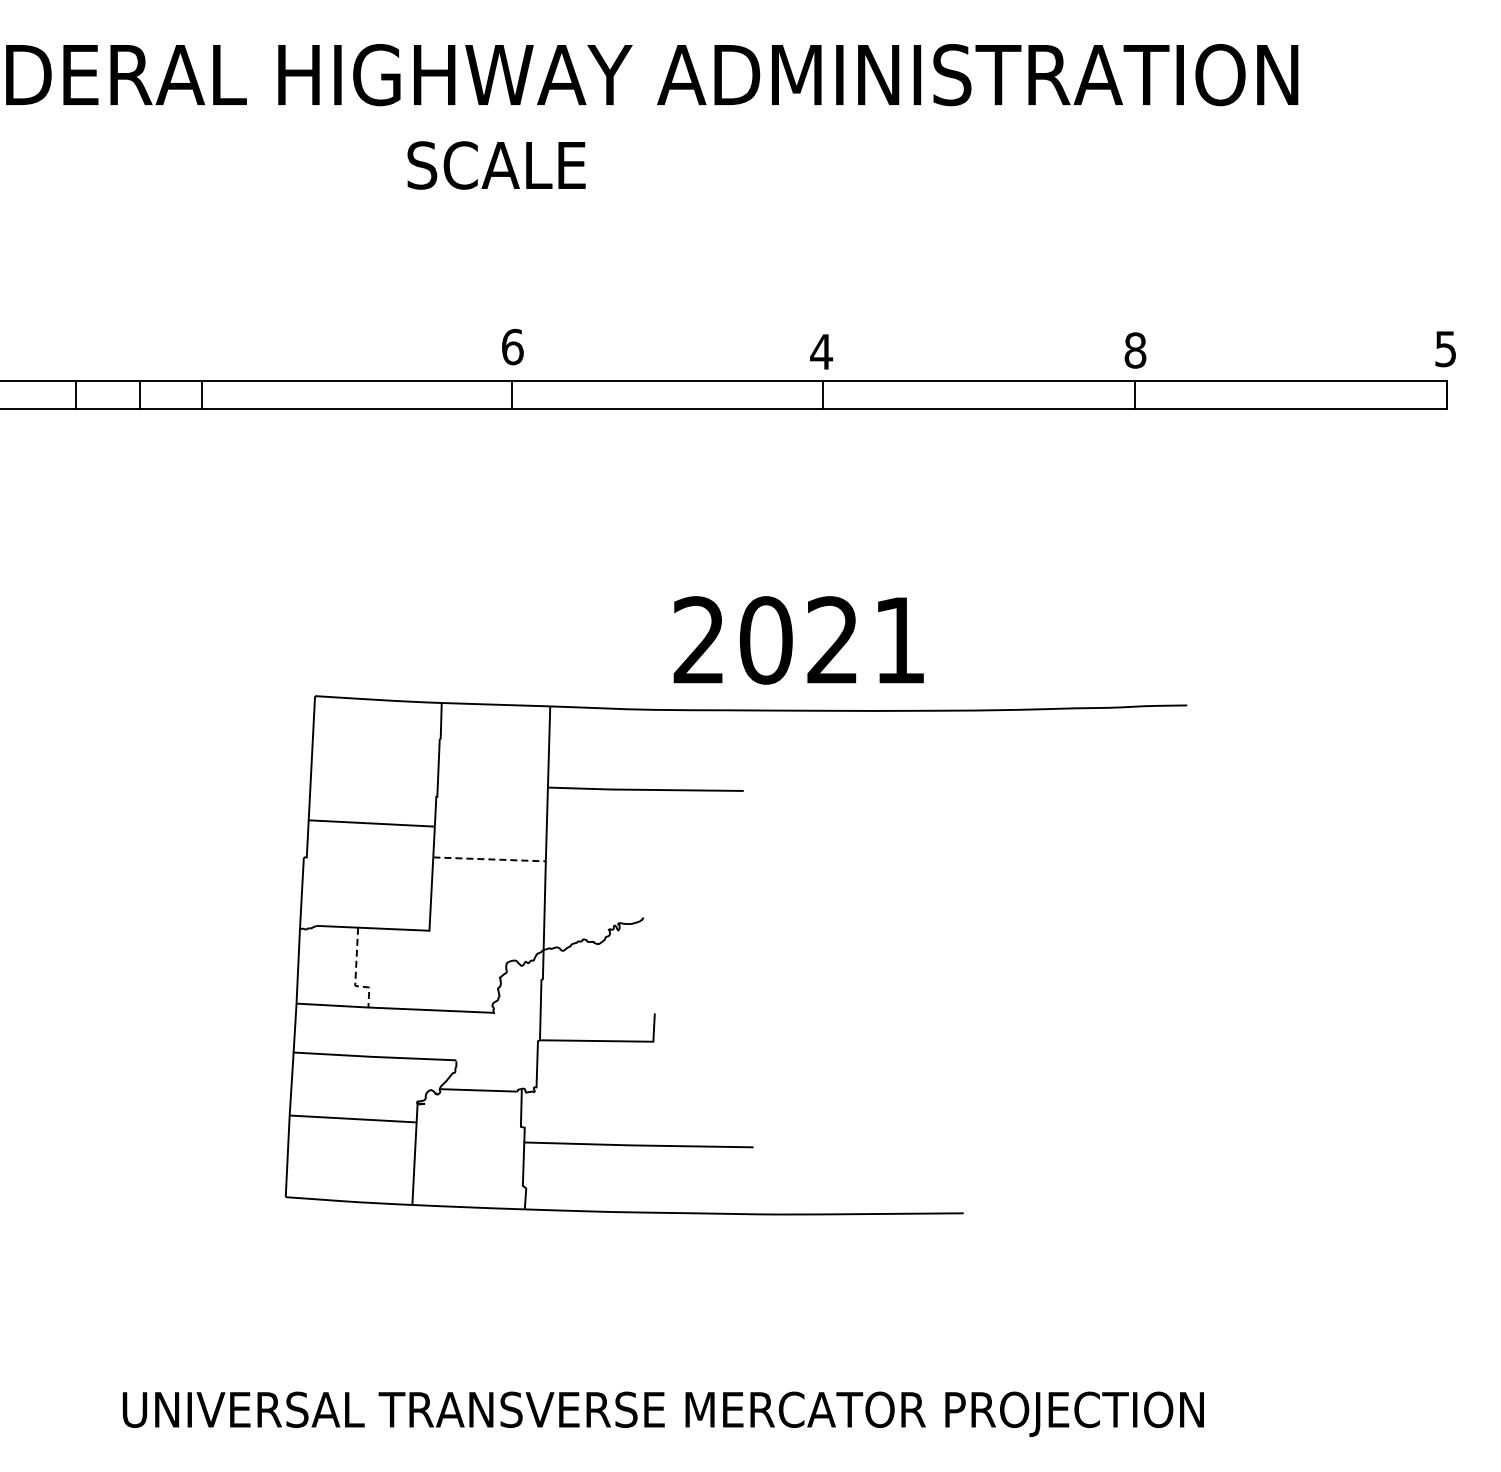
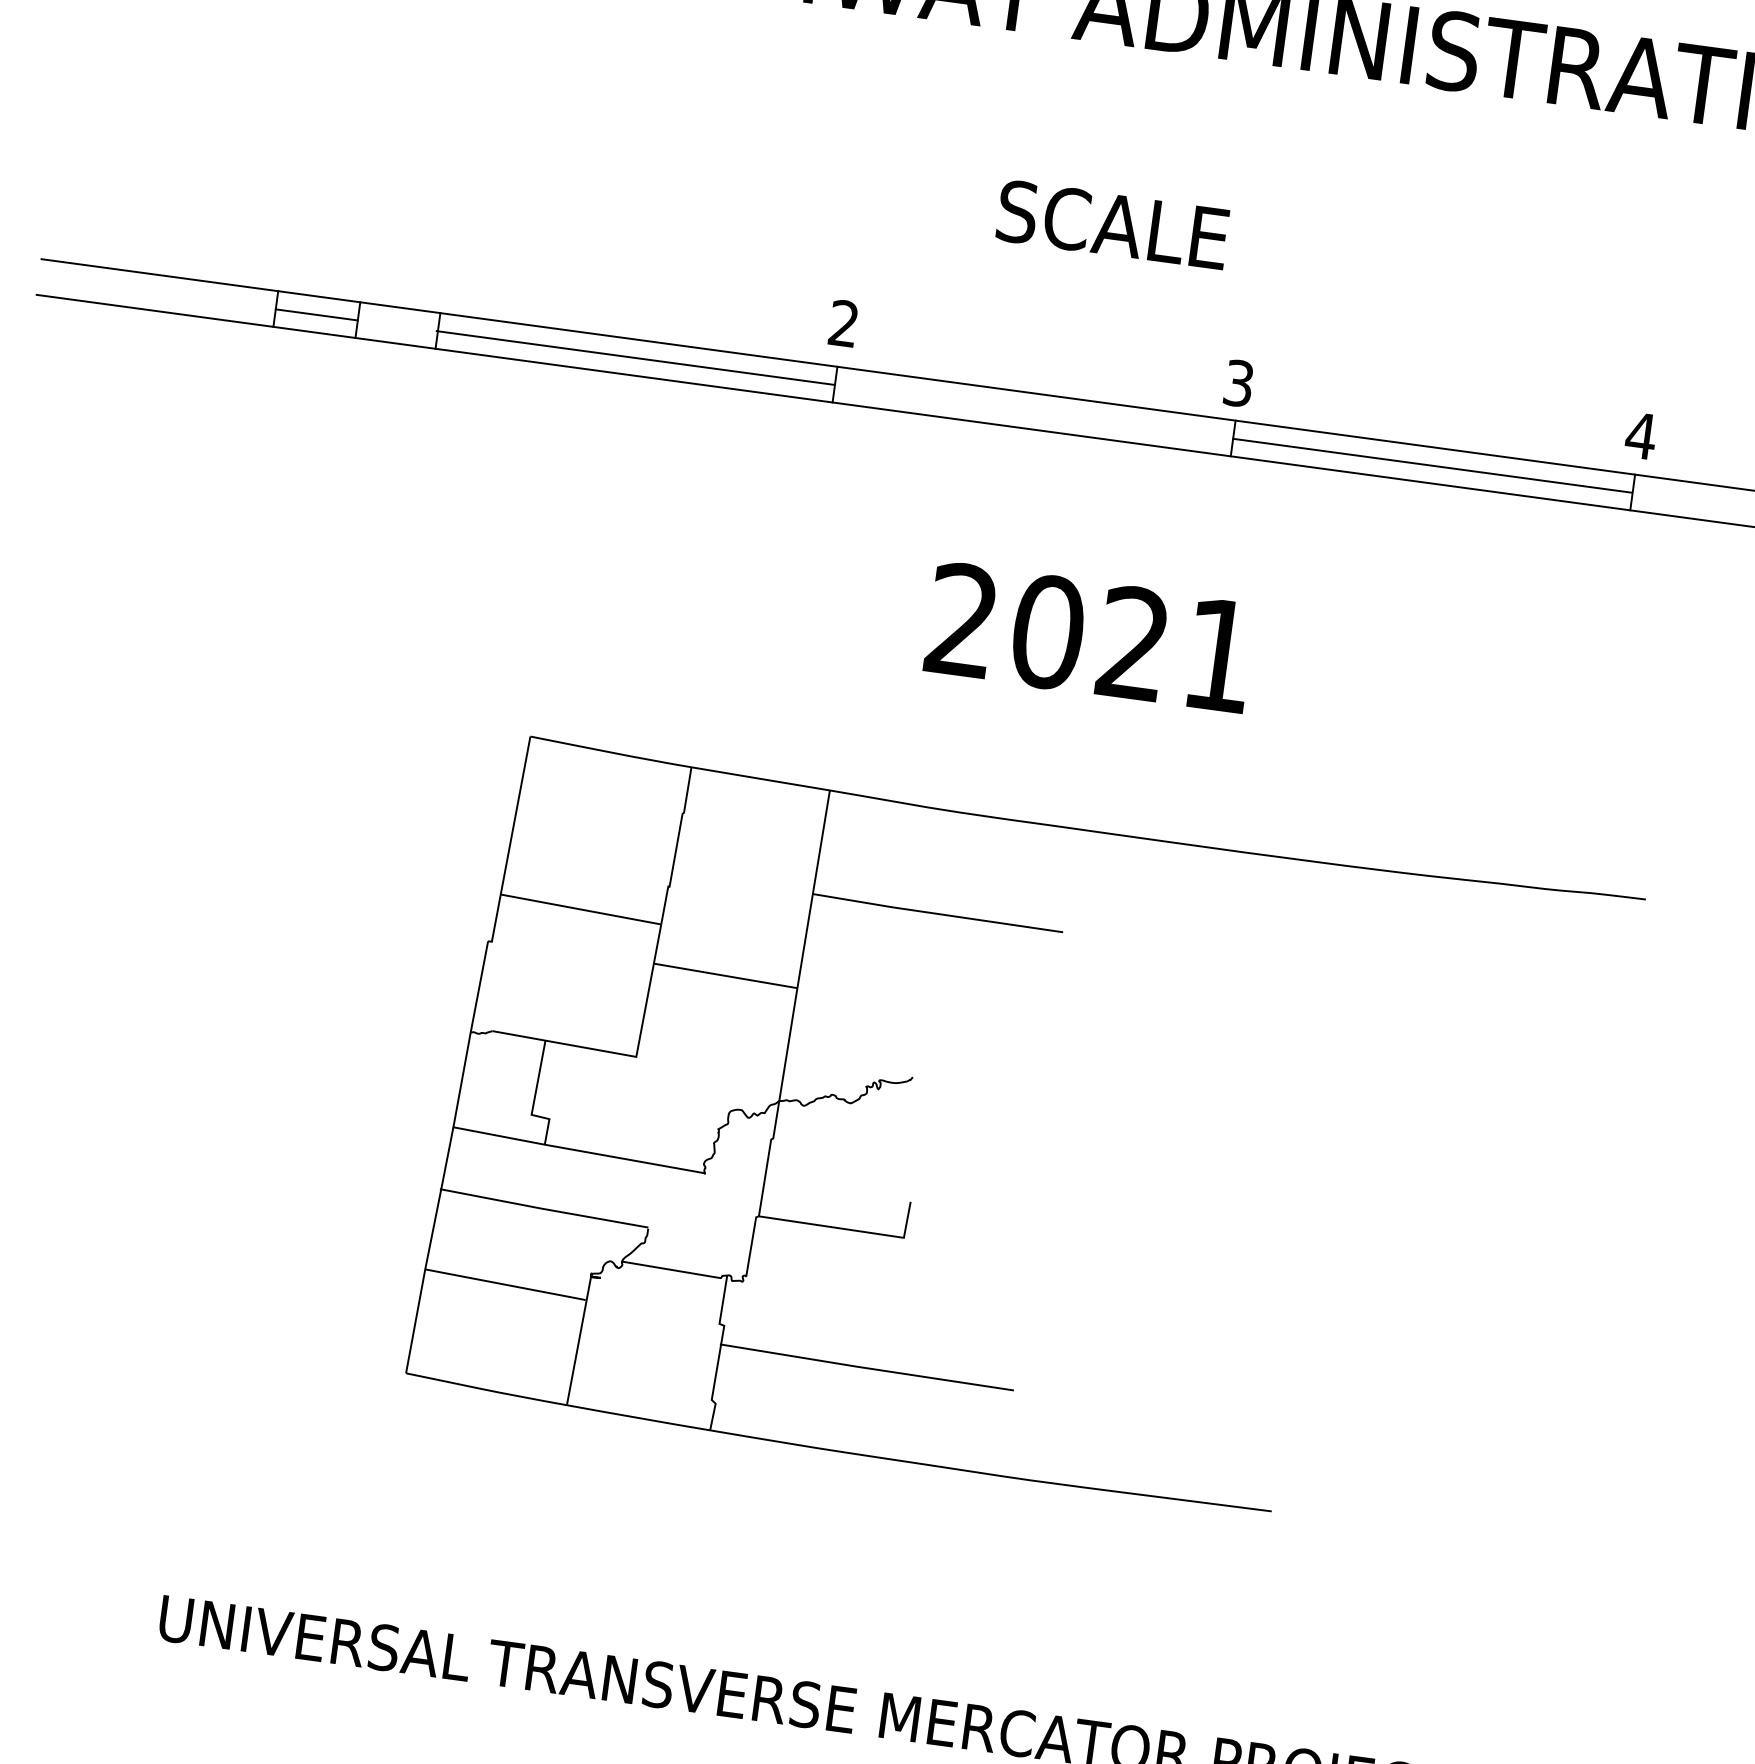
text: (496, 165) -> (1112, 224), moved
text: (512, 346) -> (843, 322), 6 -> 2
text: (1134, 350) -> (1639, 435), 8 -> 4
text: (821, 351) -> (1238, 382), 4 -> 3
line: (107, 395) -> (316, 315), added
line: (356, 395) -> (635, 358), added
line: (977, 395) -> (1431, 466), added
text: (798, 640) -> (1089, 637), moved
line: (490, 859) -> (726, 976), dashed -> solid
line: (355, 976) -> (533, 1102), dashed -> solid

